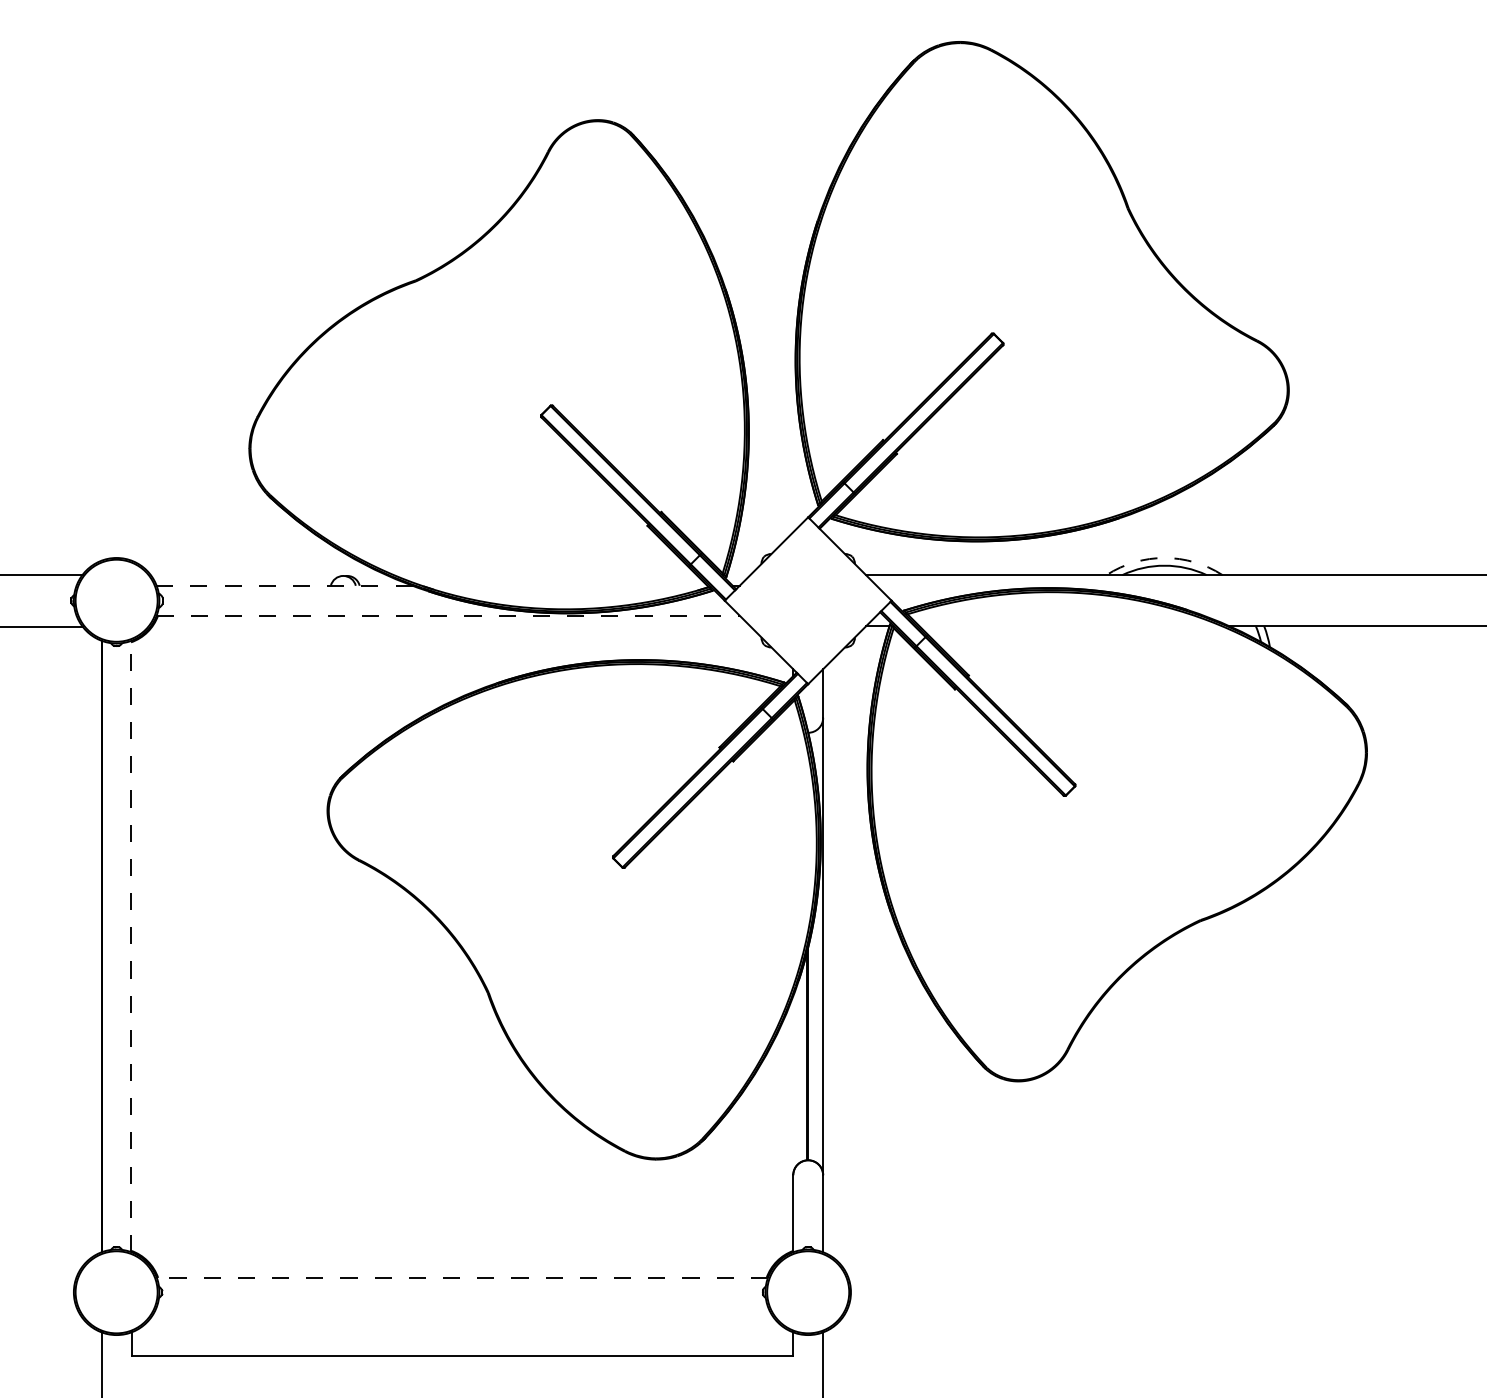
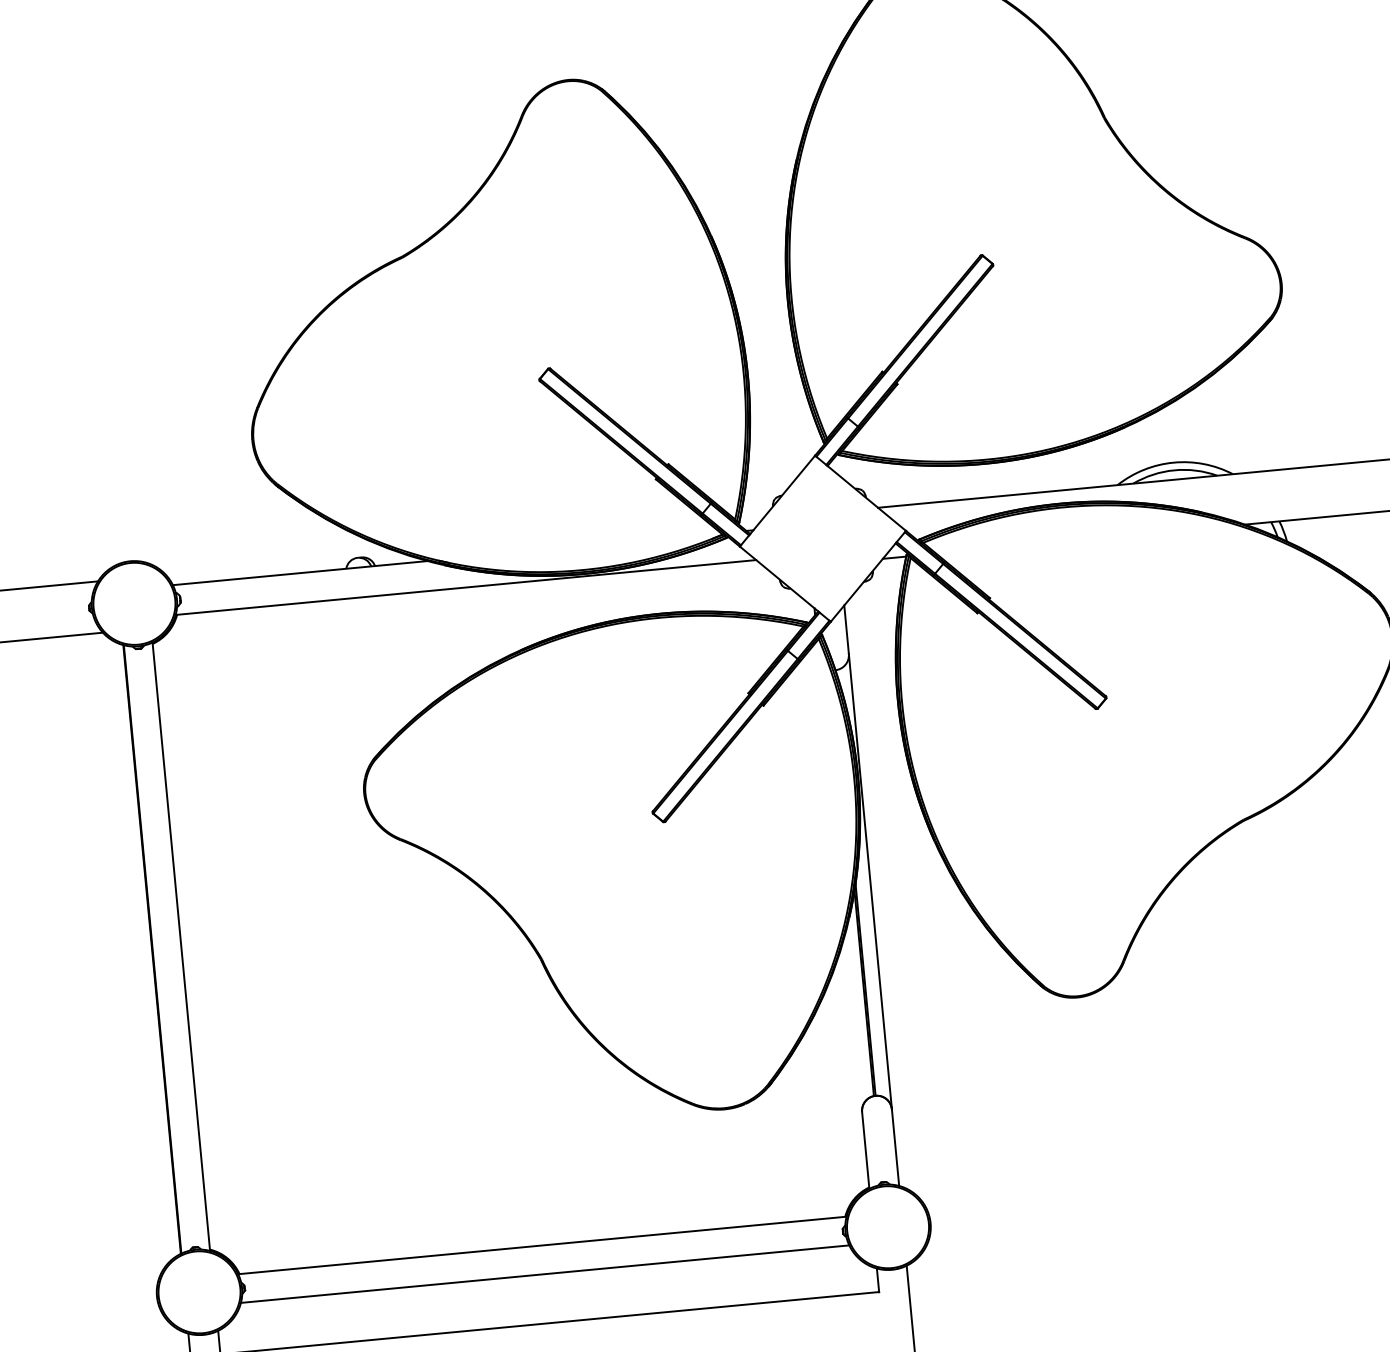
arc: (1164, 558) -> (1173, 463), dashed -> solid
line: (284, 585) -> (300, 572), dashed -> solid
line: (448, 615) -> (466, 587), dashed -> solid
line: (131, 946) -> (181, 946), dashed -> solid
line: (462, 1277) -> (542, 1245), dashed -> solid
line: (461, 1306) -> (544, 1273), added

